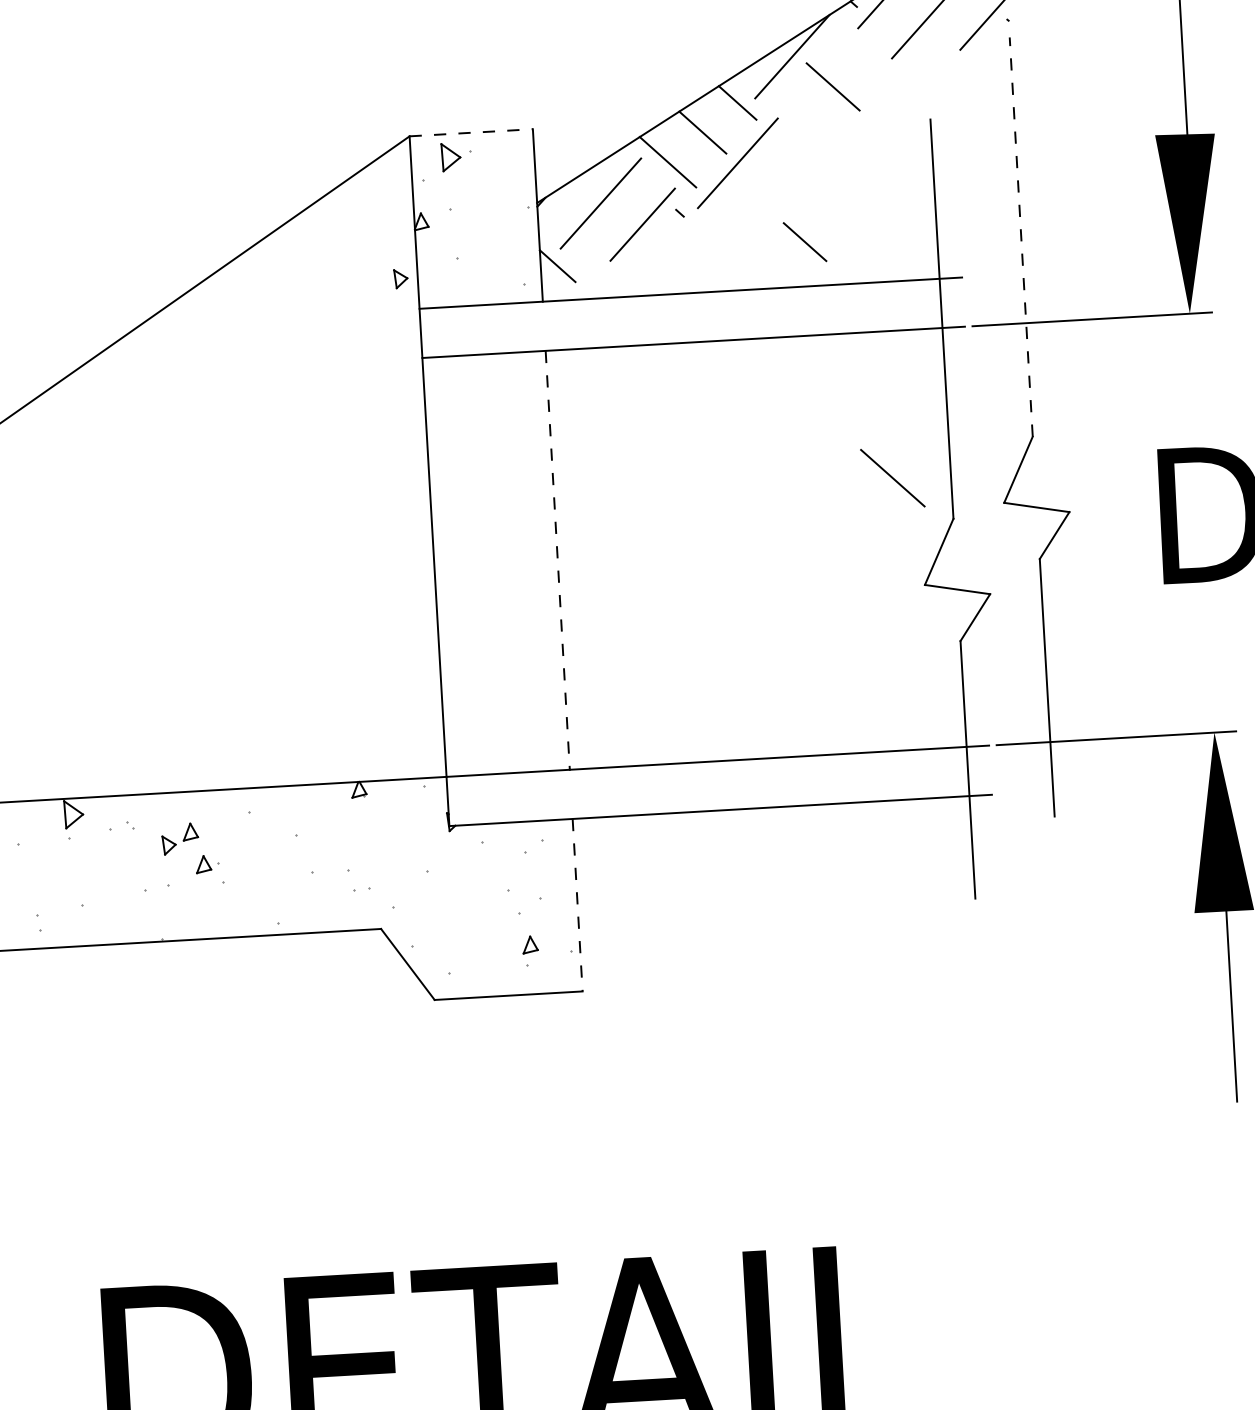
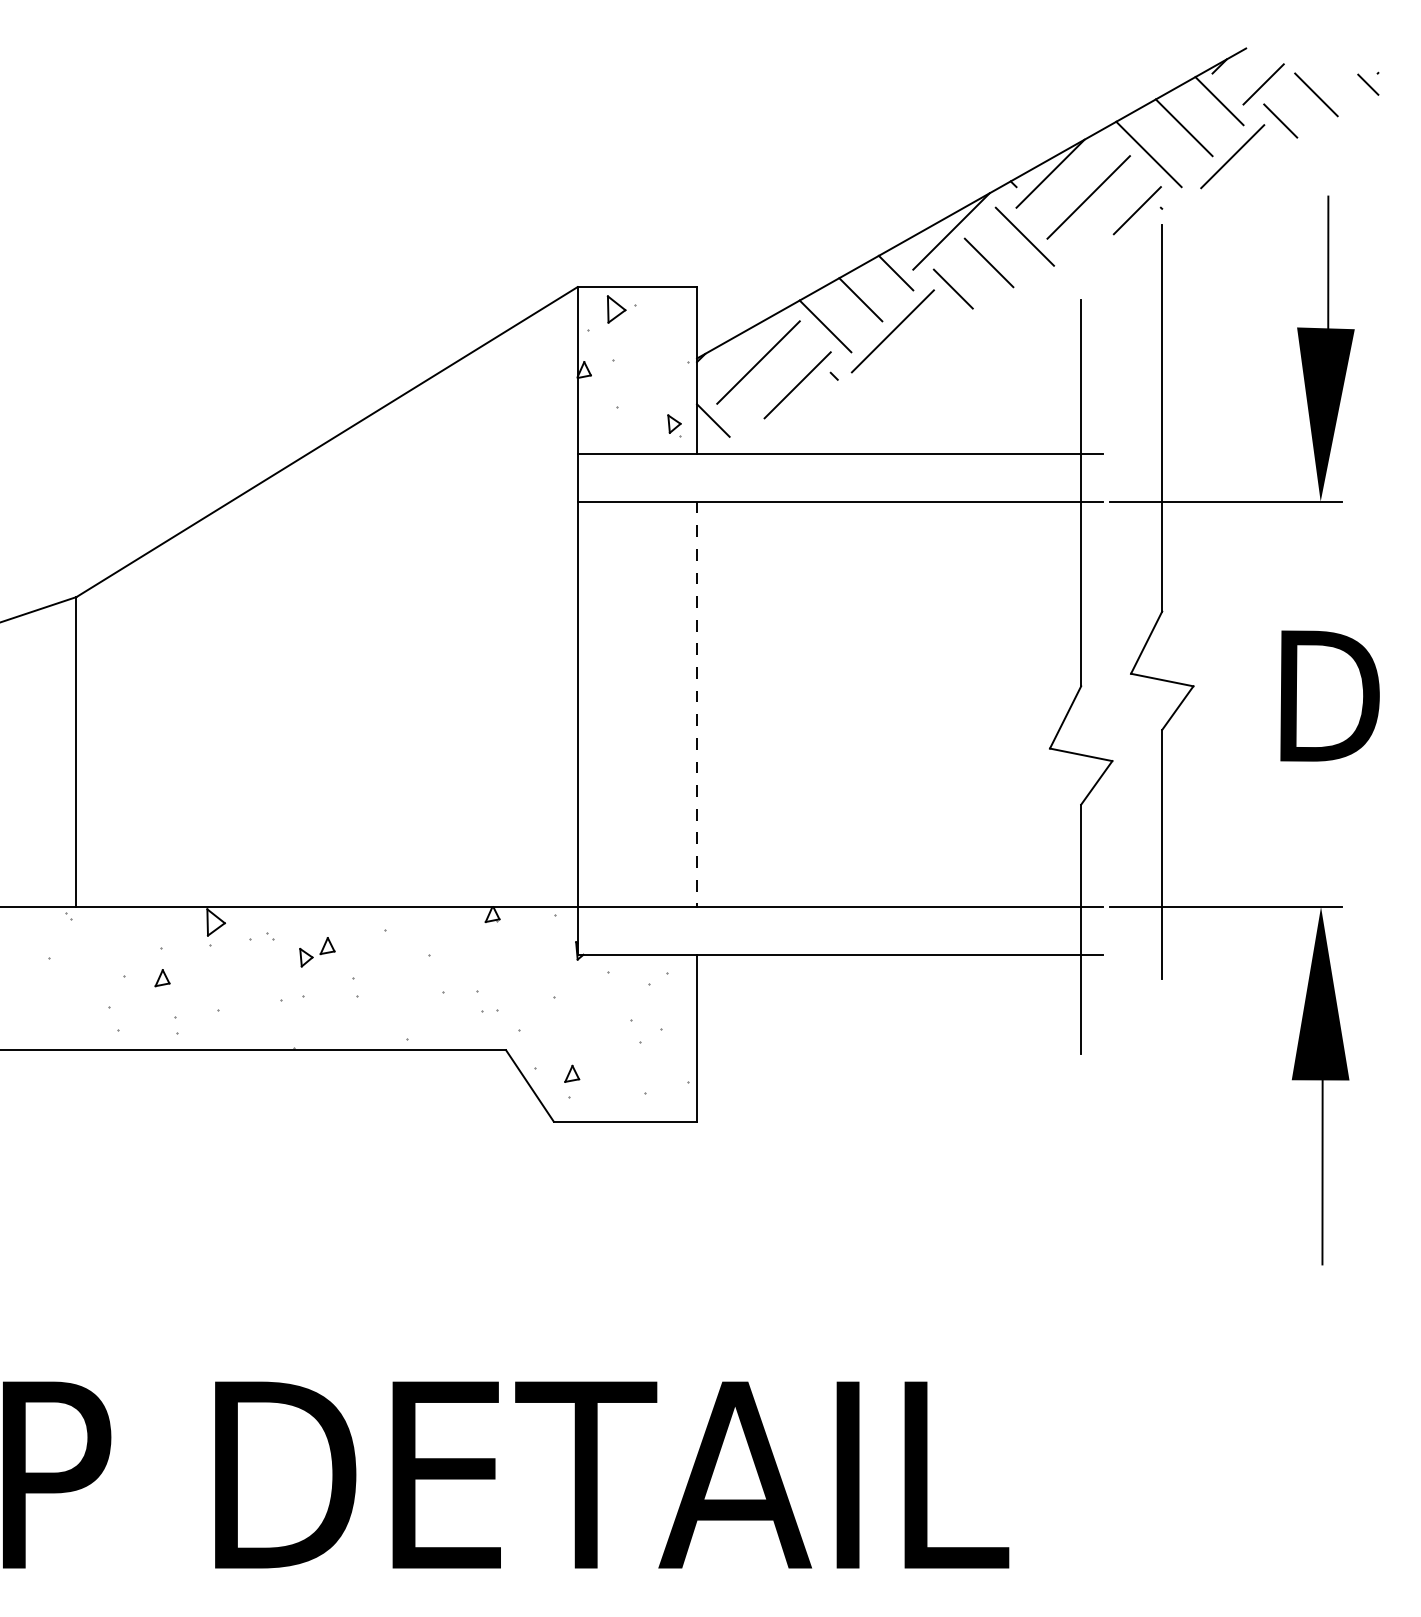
line: (471, 133) -> (637, 287), dashed -> solid
line: (1021, 236) -> (1162, 417), dashed -> solid
line: (804, 241) -> (952, 288), moved
part: (401, 278) -> (674, 423), moved
line: (892, 477) -> (1024, 236), moved
part: (203, 864) -> (162, 978), moved
line: (578, 905) -> (697, 1038), dashed -> solid
part: (530, 944) -> (572, 1073), moved

